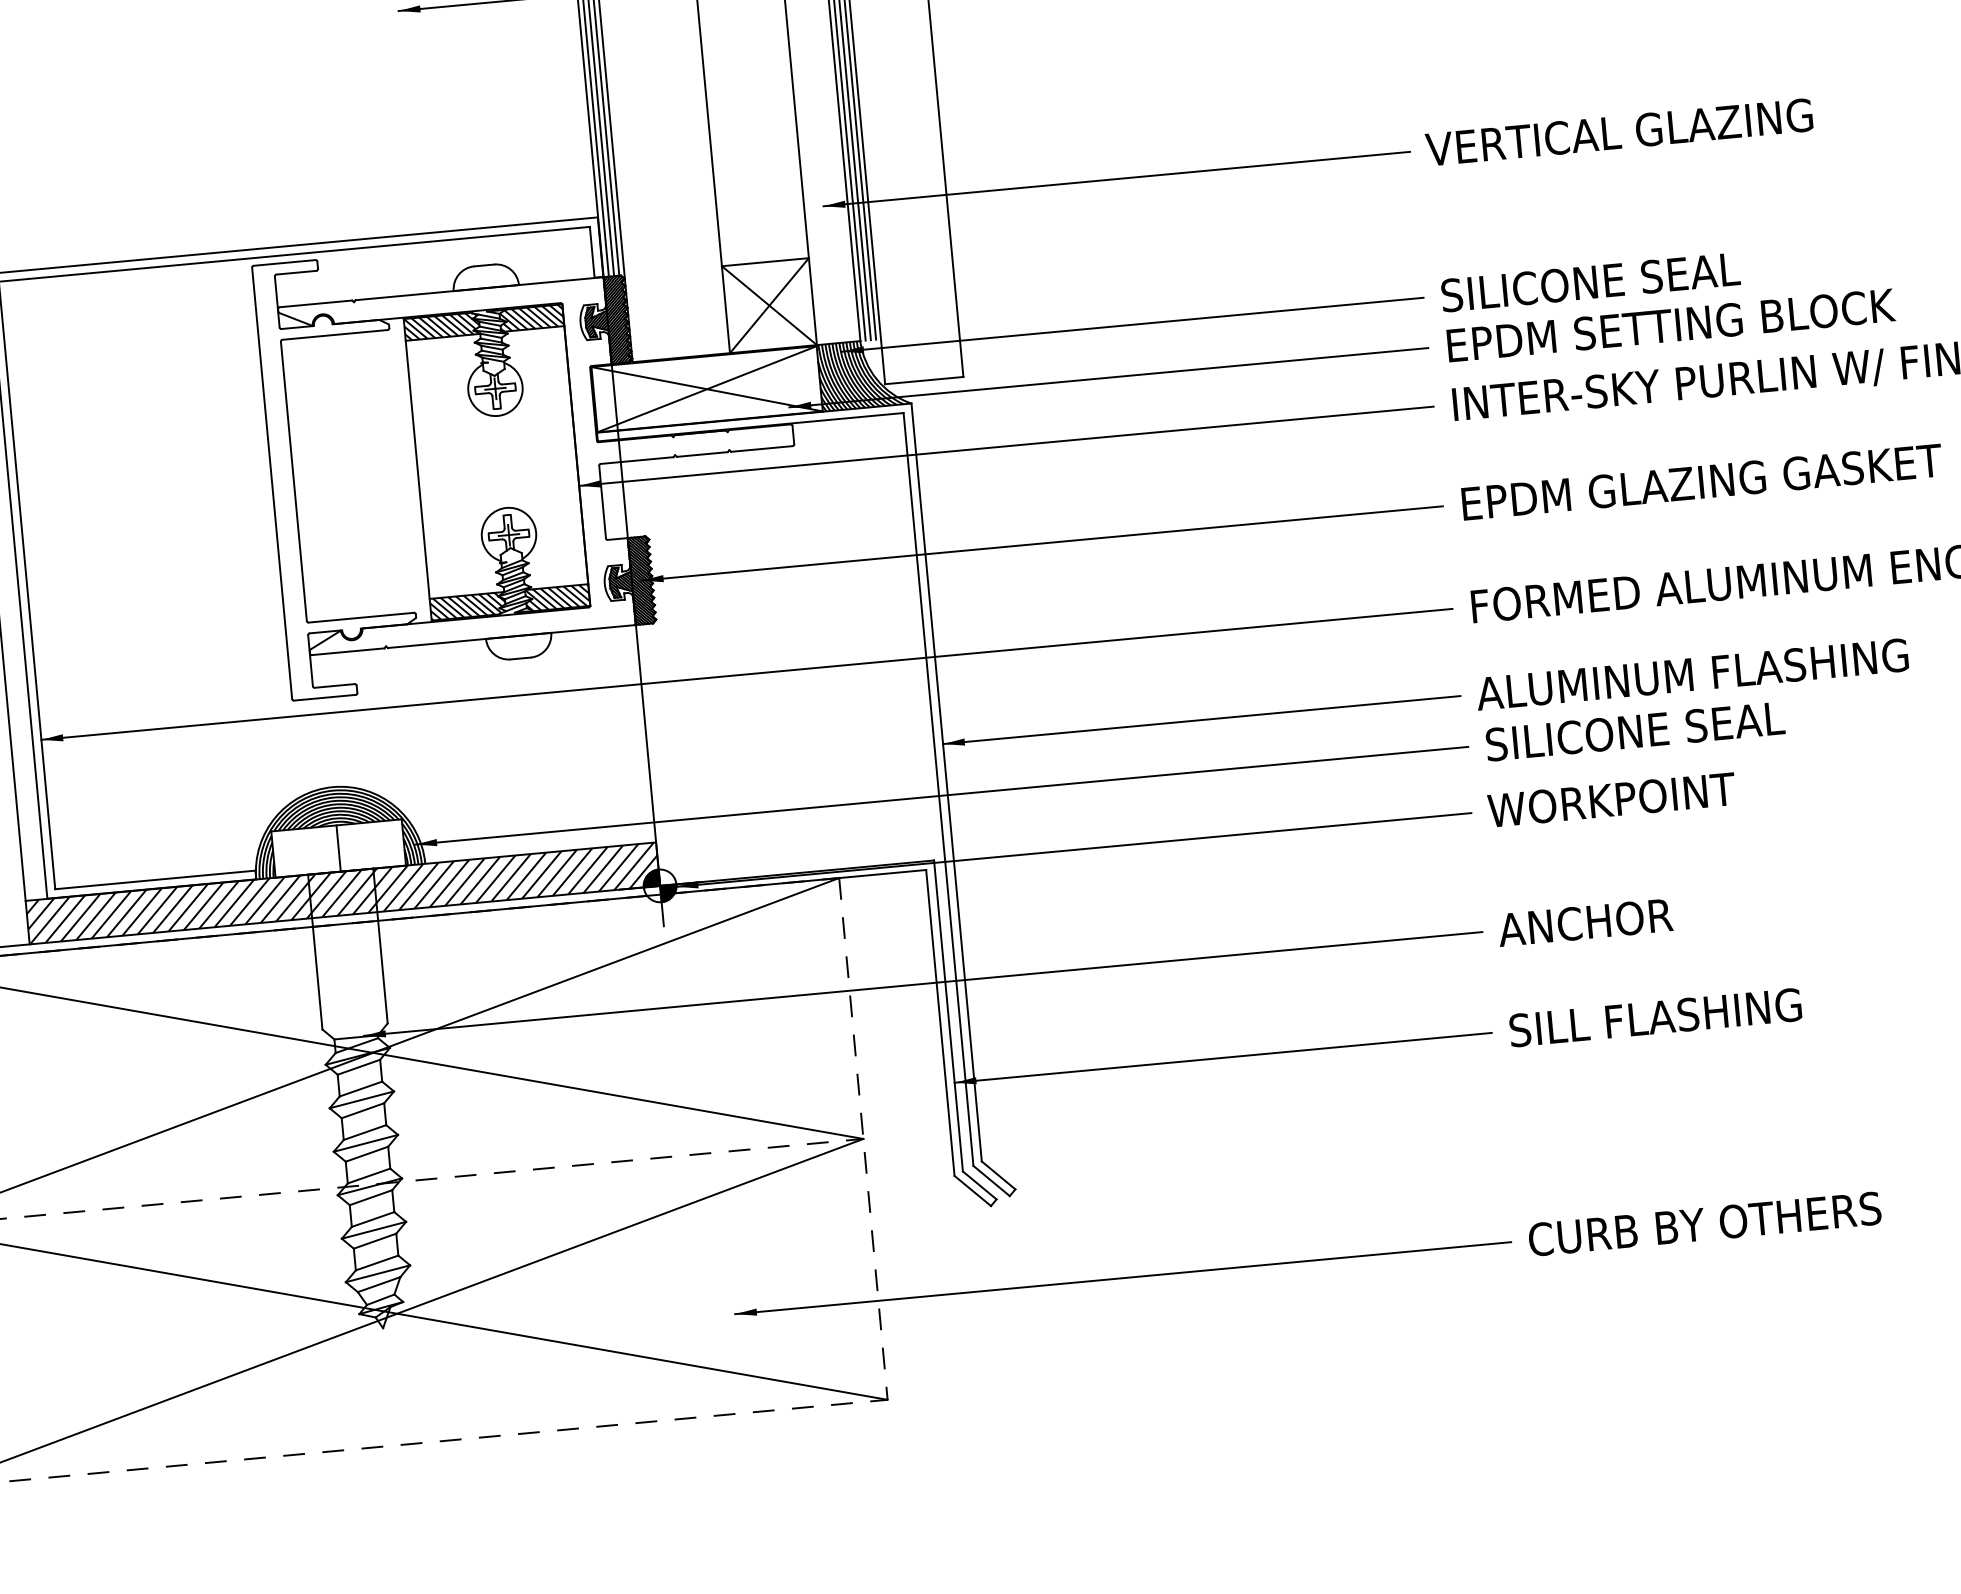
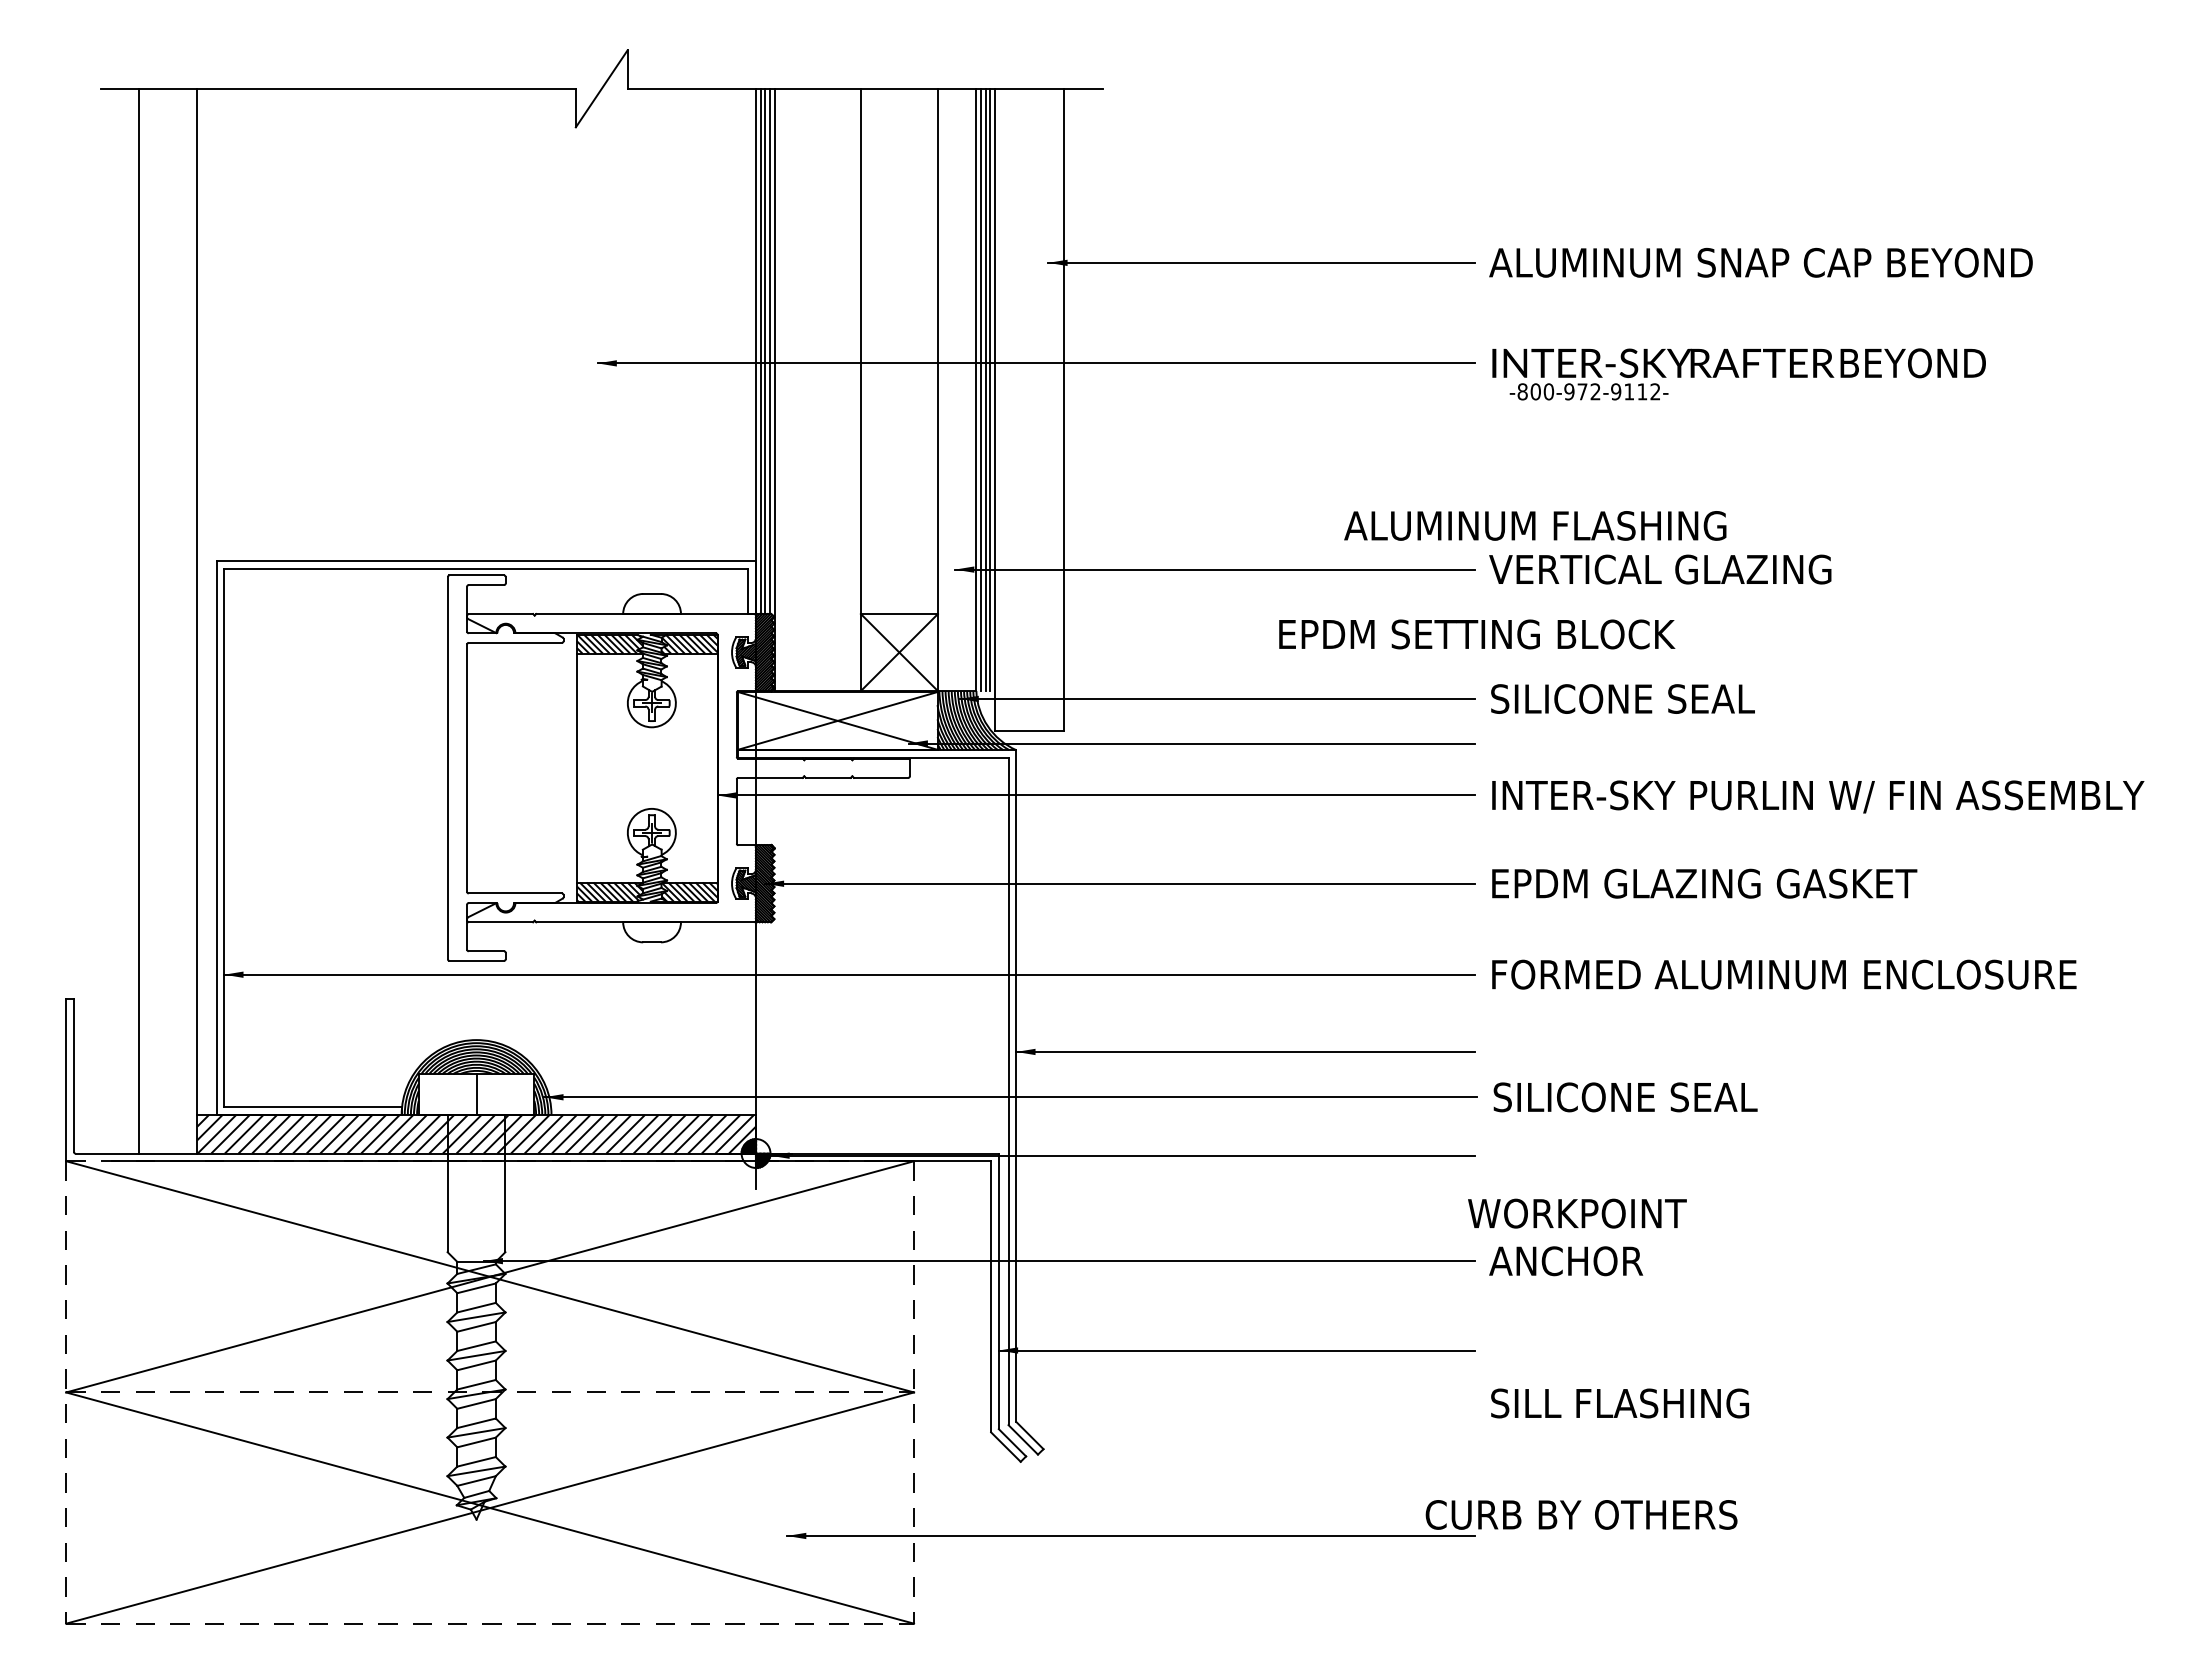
text: (1671, 325) -> (1477, 634), moved
text: (1692, 674) -> (1535, 525), moved
text: (1611, 799) -> (1577, 1213), moved
text: (1654, 1017) -> (1619, 1403), moved
text: (1704, 1223) -> (1581, 1514), moved

